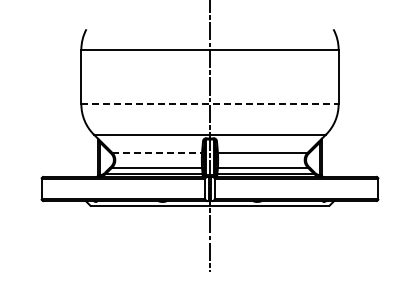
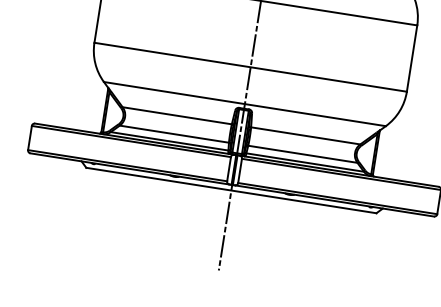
line: (210, 104) -> (251, 67), dashed -> solid
line: (157, 152) -> (177, 115), dashed -> solid

